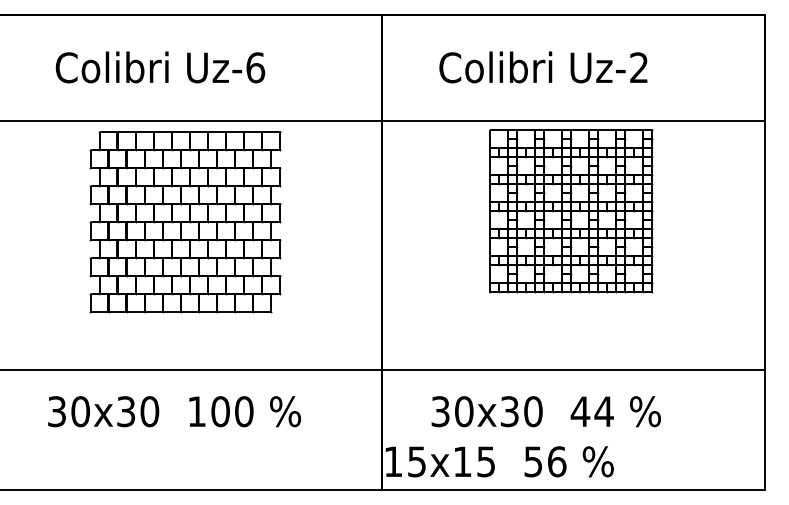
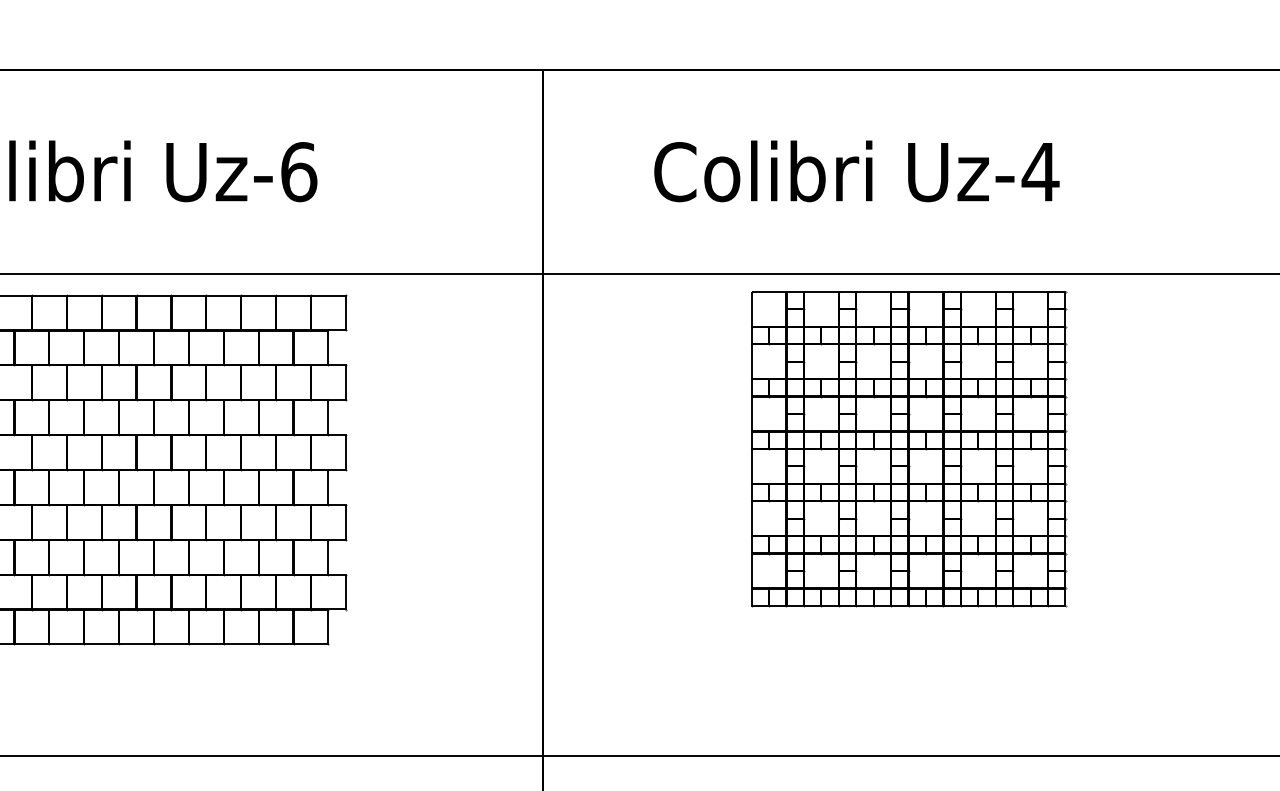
text: (638, 67) -> (1039, 171), Uz-2 -> Uz-4

